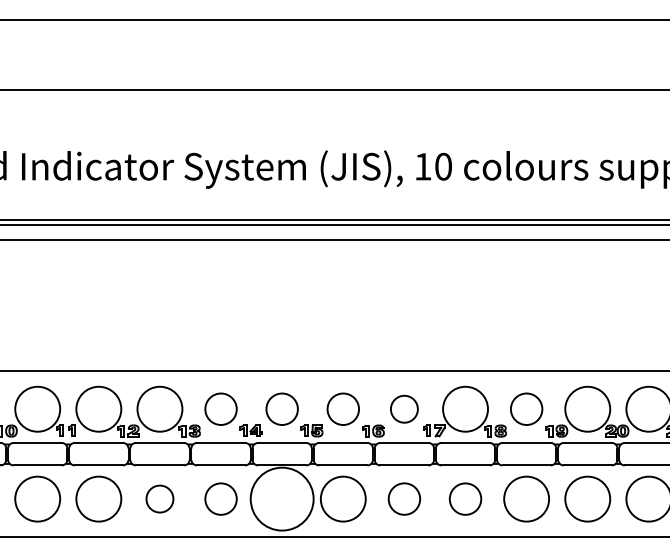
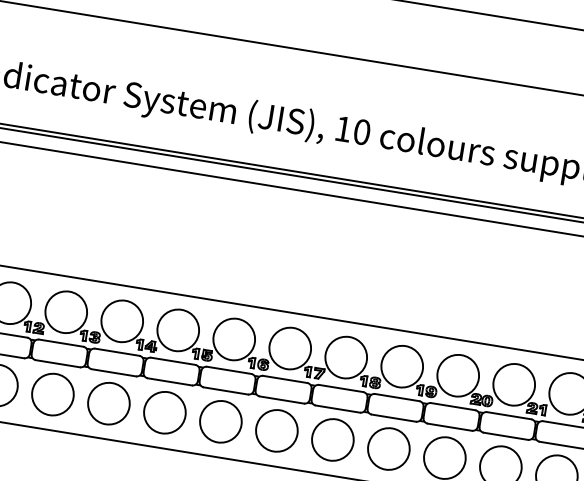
circle: (220, 408) -> (121, 320), size x1.43
circle: (281, 408) -> (177, 329), size x1.43
circle: (342, 408) -> (233, 338), size x1.43
circle: (403, 408) -> (289, 347), size x1.67
circle: (526, 408) -> (402, 365), size x1.43
circle: (159, 498) -> (52, 393), size x1.67
circle: (220, 498) -> (108, 403), size x1.43
circle: (281, 498) -> (164, 412), size x0.71
circle: (404, 498) -> (277, 430), size x1.43
circle: (465, 498) -> (332, 439), size x1.43

